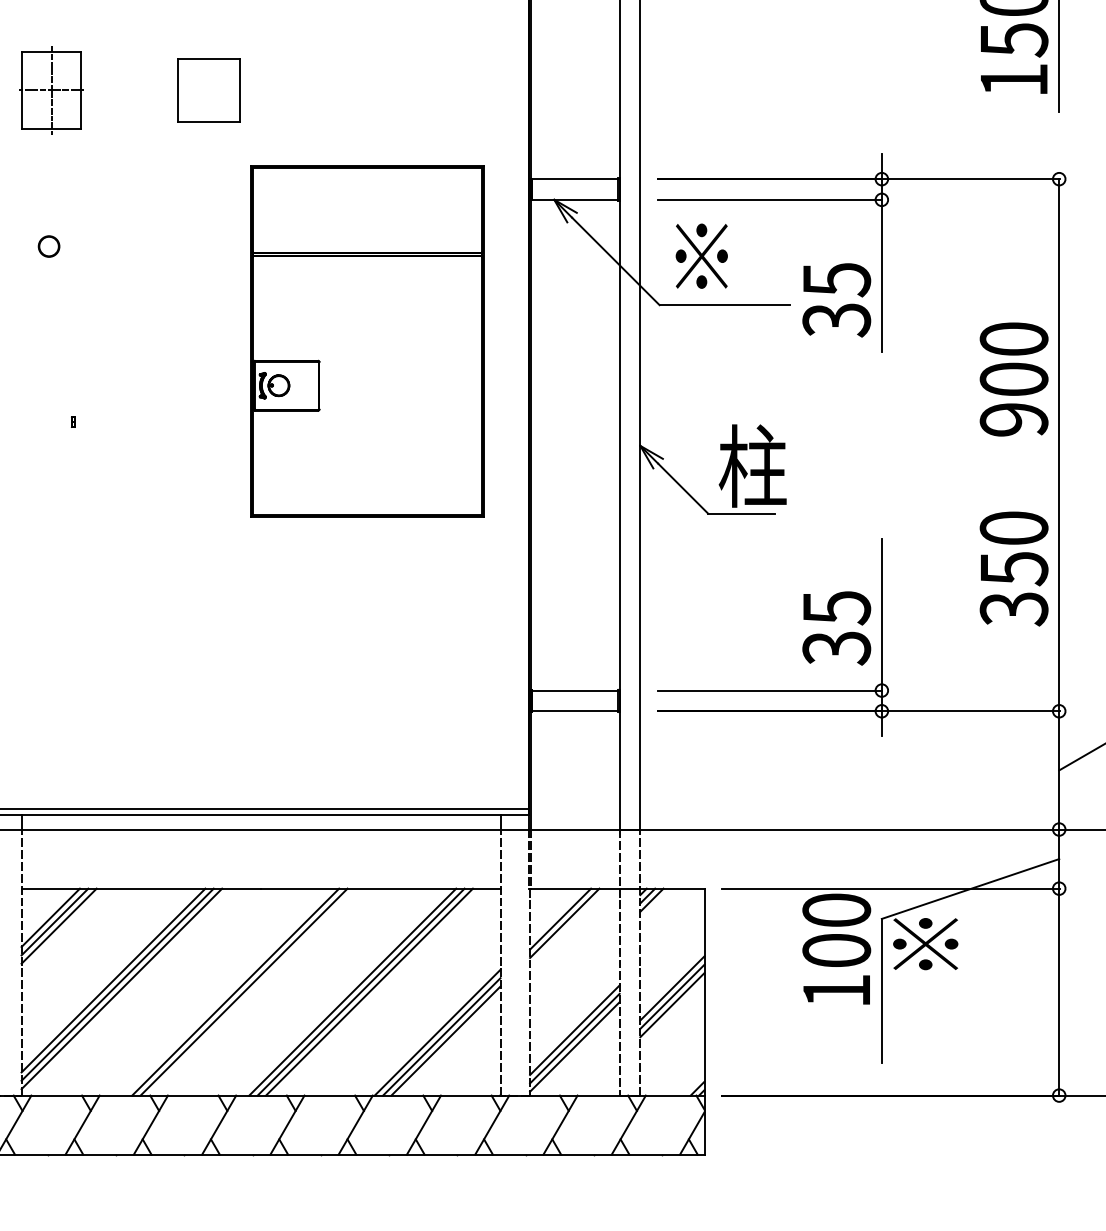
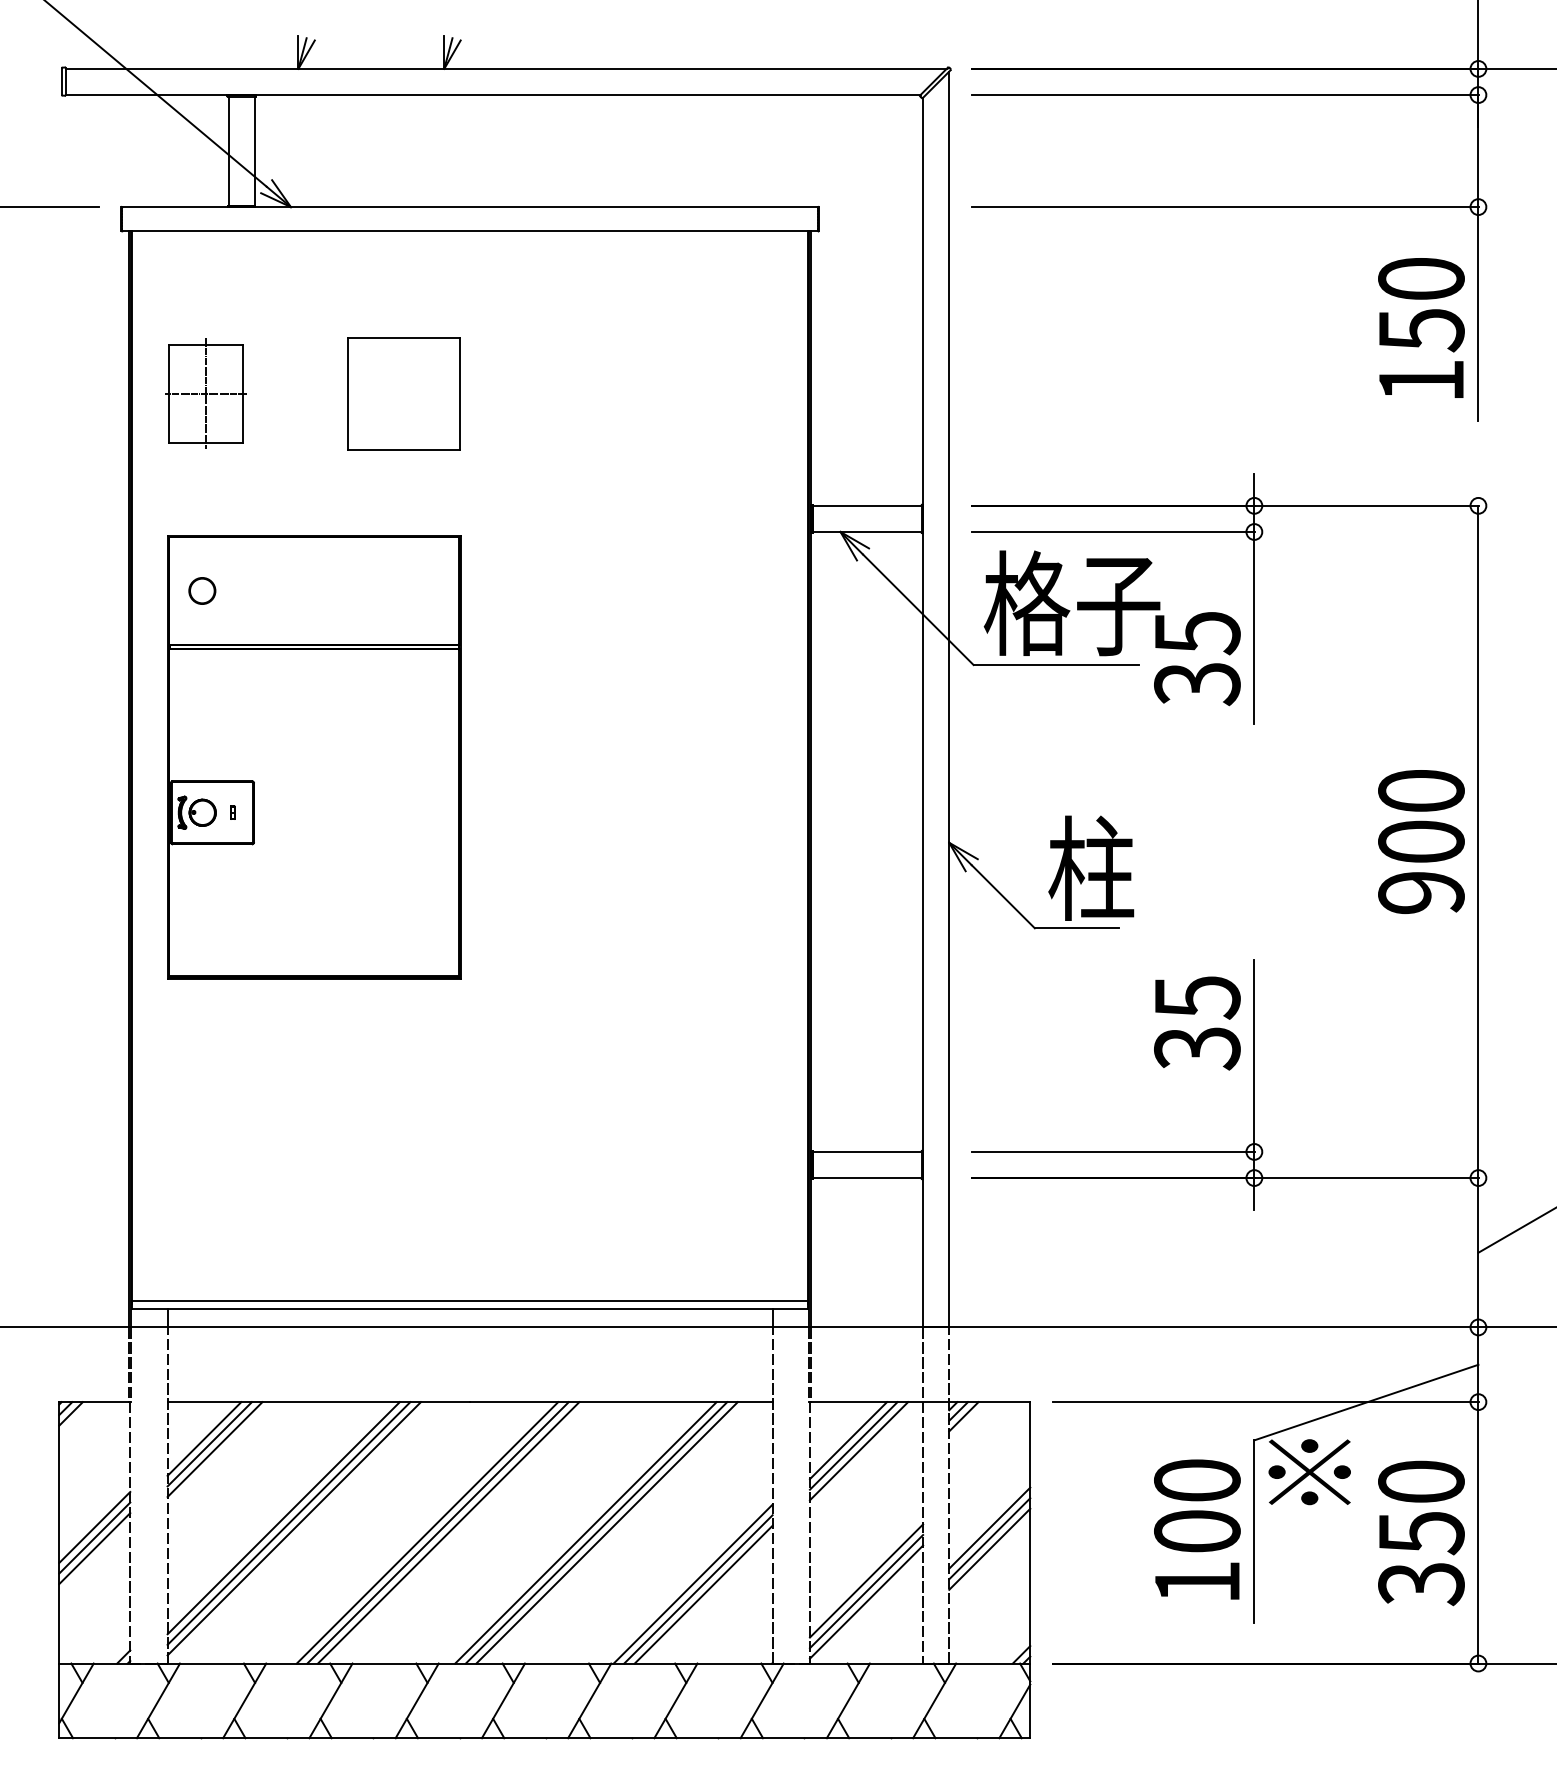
part: (208, 90) -> (403, 393), size x1.43
text: (737, 256) -> (1071, 603), ※ -> 格子
part: (367, 341) -> (314, 757), moved
text: (1014, 379) -> (1421, 841), moved
text: (1014, 569) -> (1421, 1533), moved
text: (836, 628) -> (1197, 1023), moved
line: (568, 927) -> (858, 1451), added
text: (836, 949) -> (1197, 1529), moved
line: (227, 991) -> (427, 1532), added

